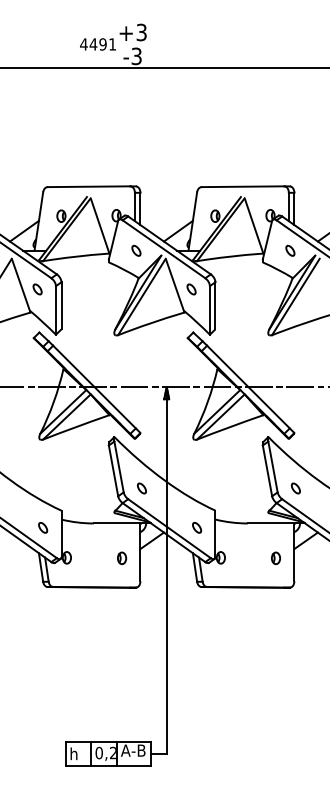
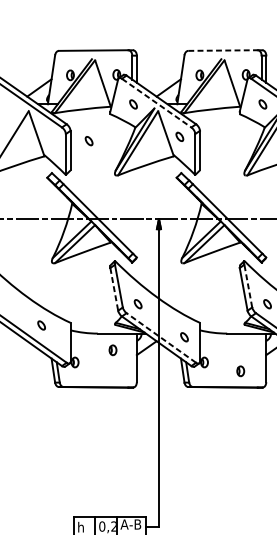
line: (243, 186) -> (223, 50), solid -> dashed
line: (164, 249) -> (157, 103), solid -> dashed
part: (37, 289) -> (89, 141), moved
line: (273, 466) -> (248, 285), solid -> dashed
line: (113, 470) -> (114, 289), solid -> dashed
part: (43, 527) -> (41, 325), moved
line: (169, 528) -> (161, 337), solid -> dashed
part: (122, 558) -> (113, 350), moved
part: (275, 558) -> (240, 371), moved

